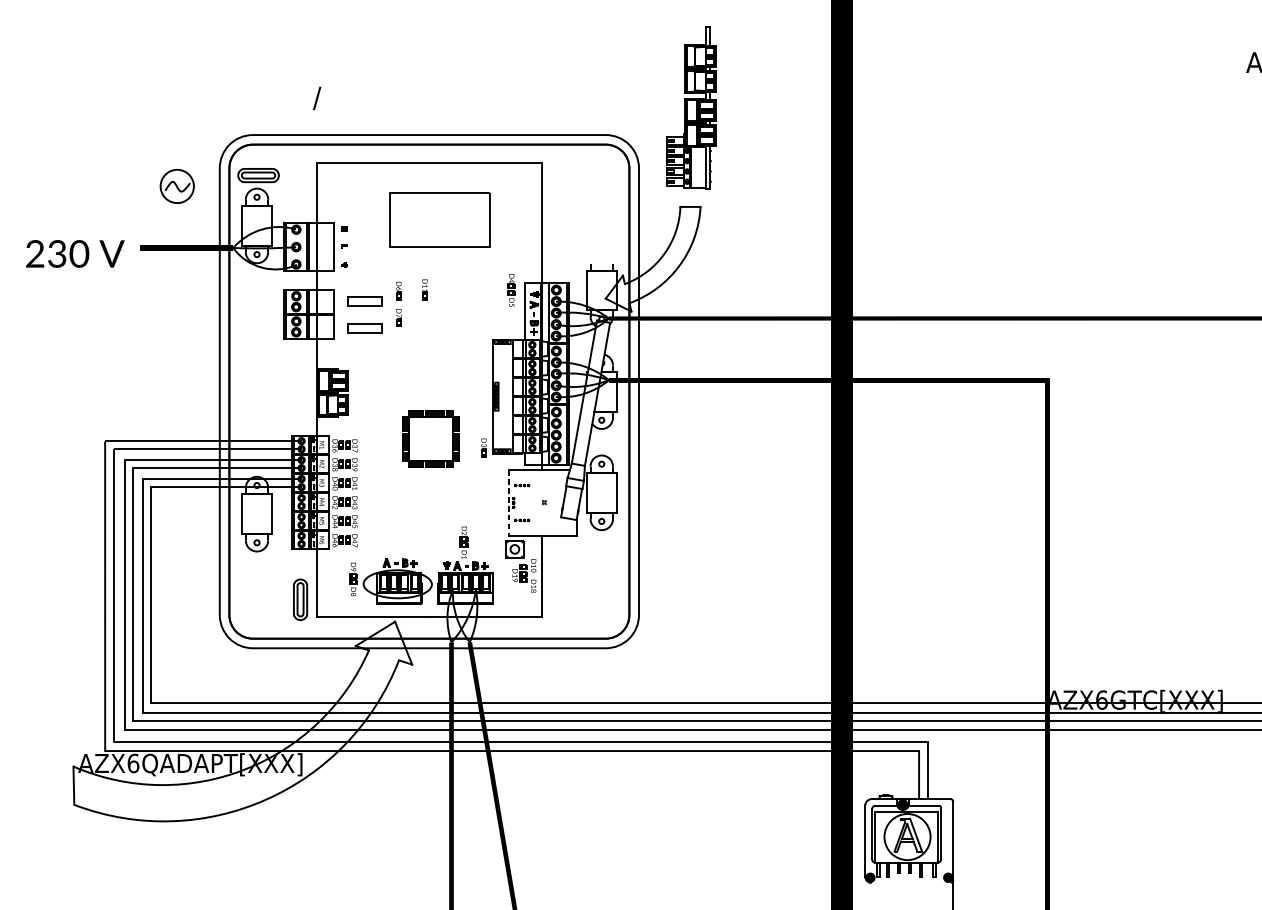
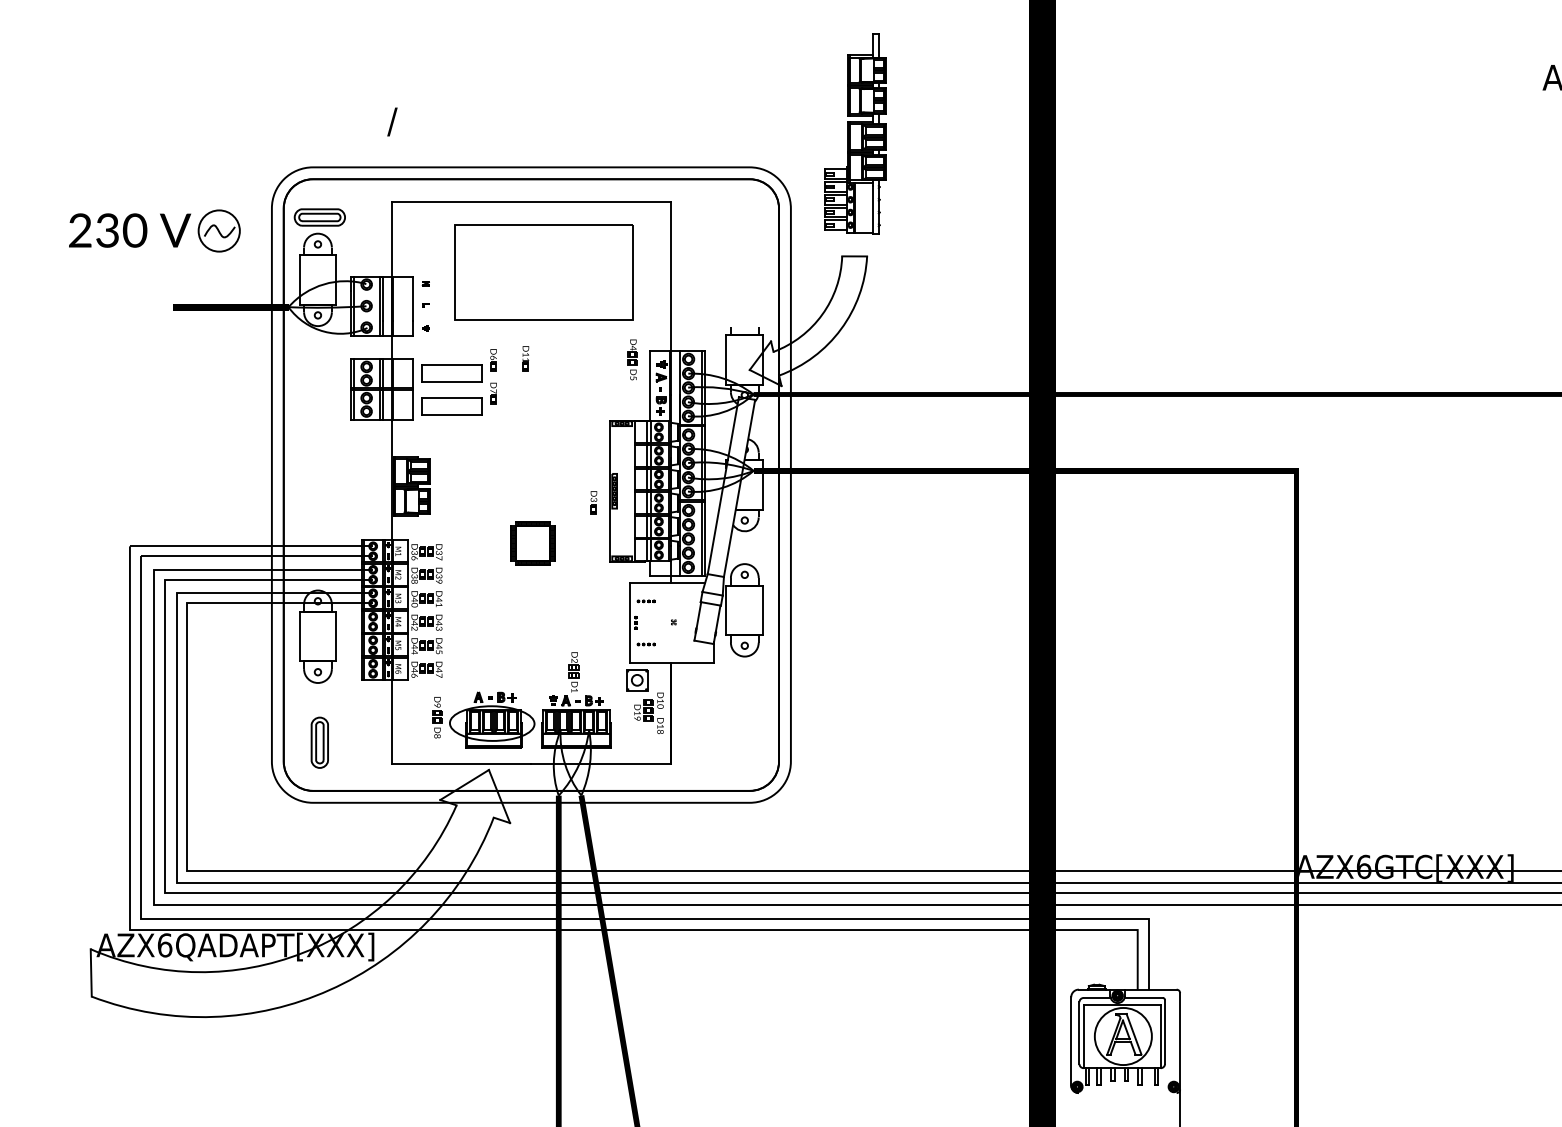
part: (439, 219) -> (543, 272), size x1.43
text: (74, 253) -> (129, 230), moved
part: (364, 301) -> (451, 373), size x1.43
part: (364, 328) -> (451, 406), size x1.43
part: (430, 438) -> (532, 543), size x0.62
part: (483, 447) -> (593, 502), moved
line: (509, 503) -> (630, 623), dashed -> solid
part: (300, 599) -> (319, 742), moved

